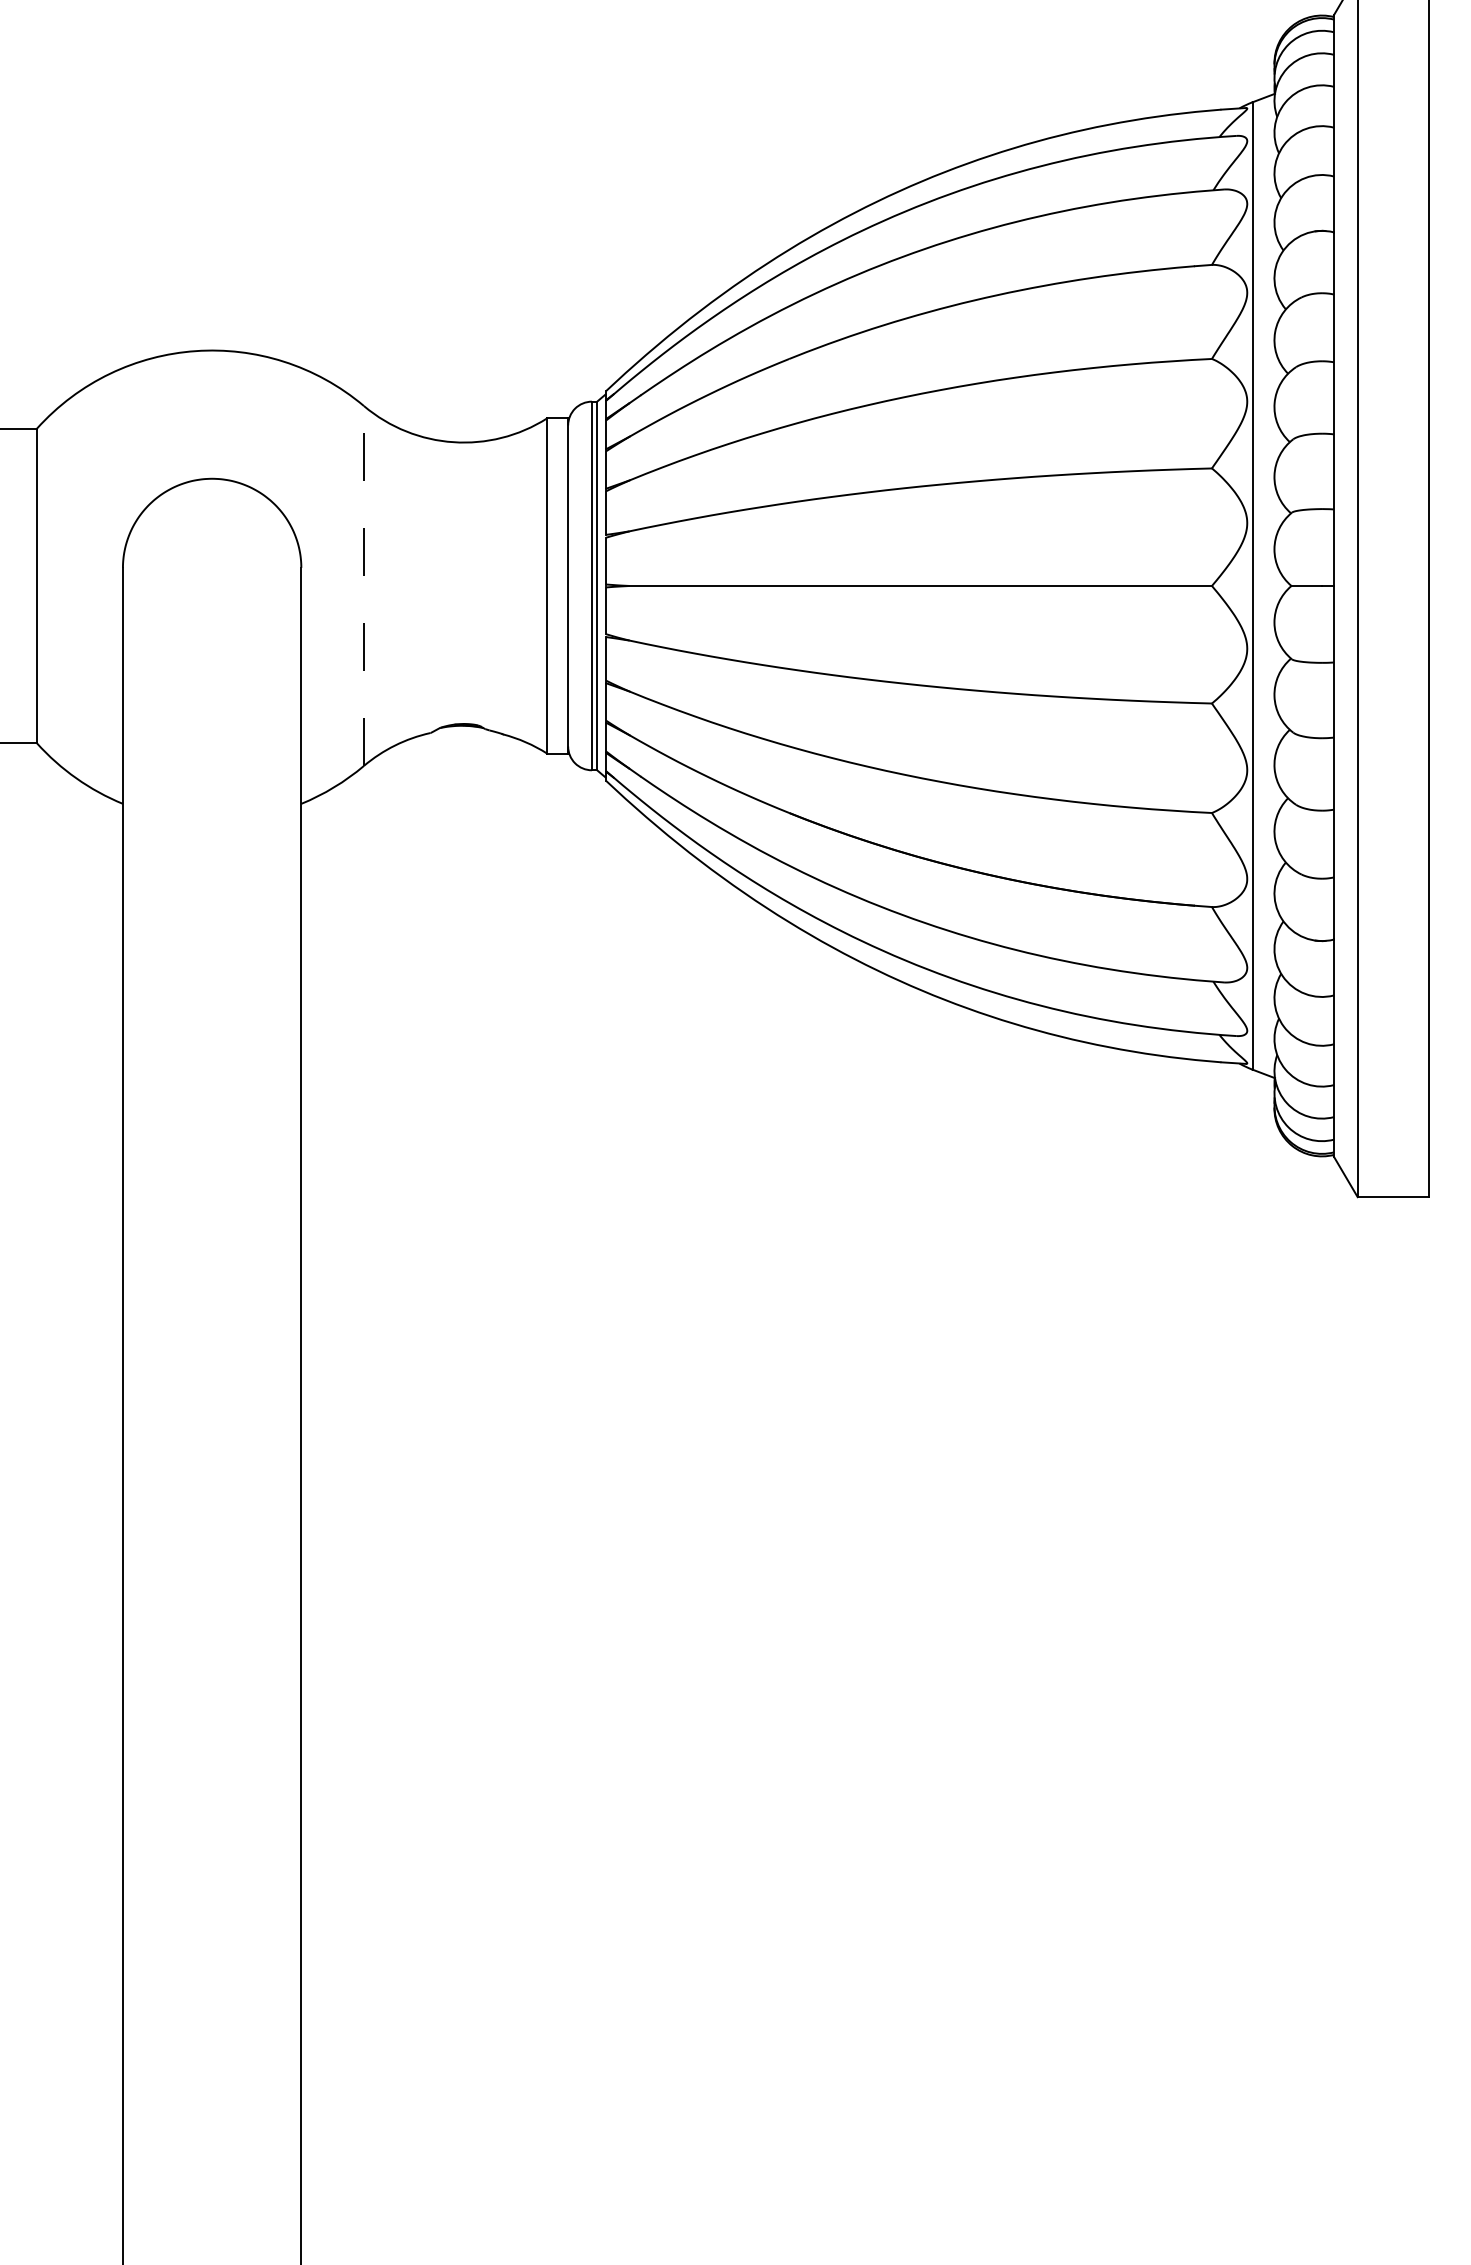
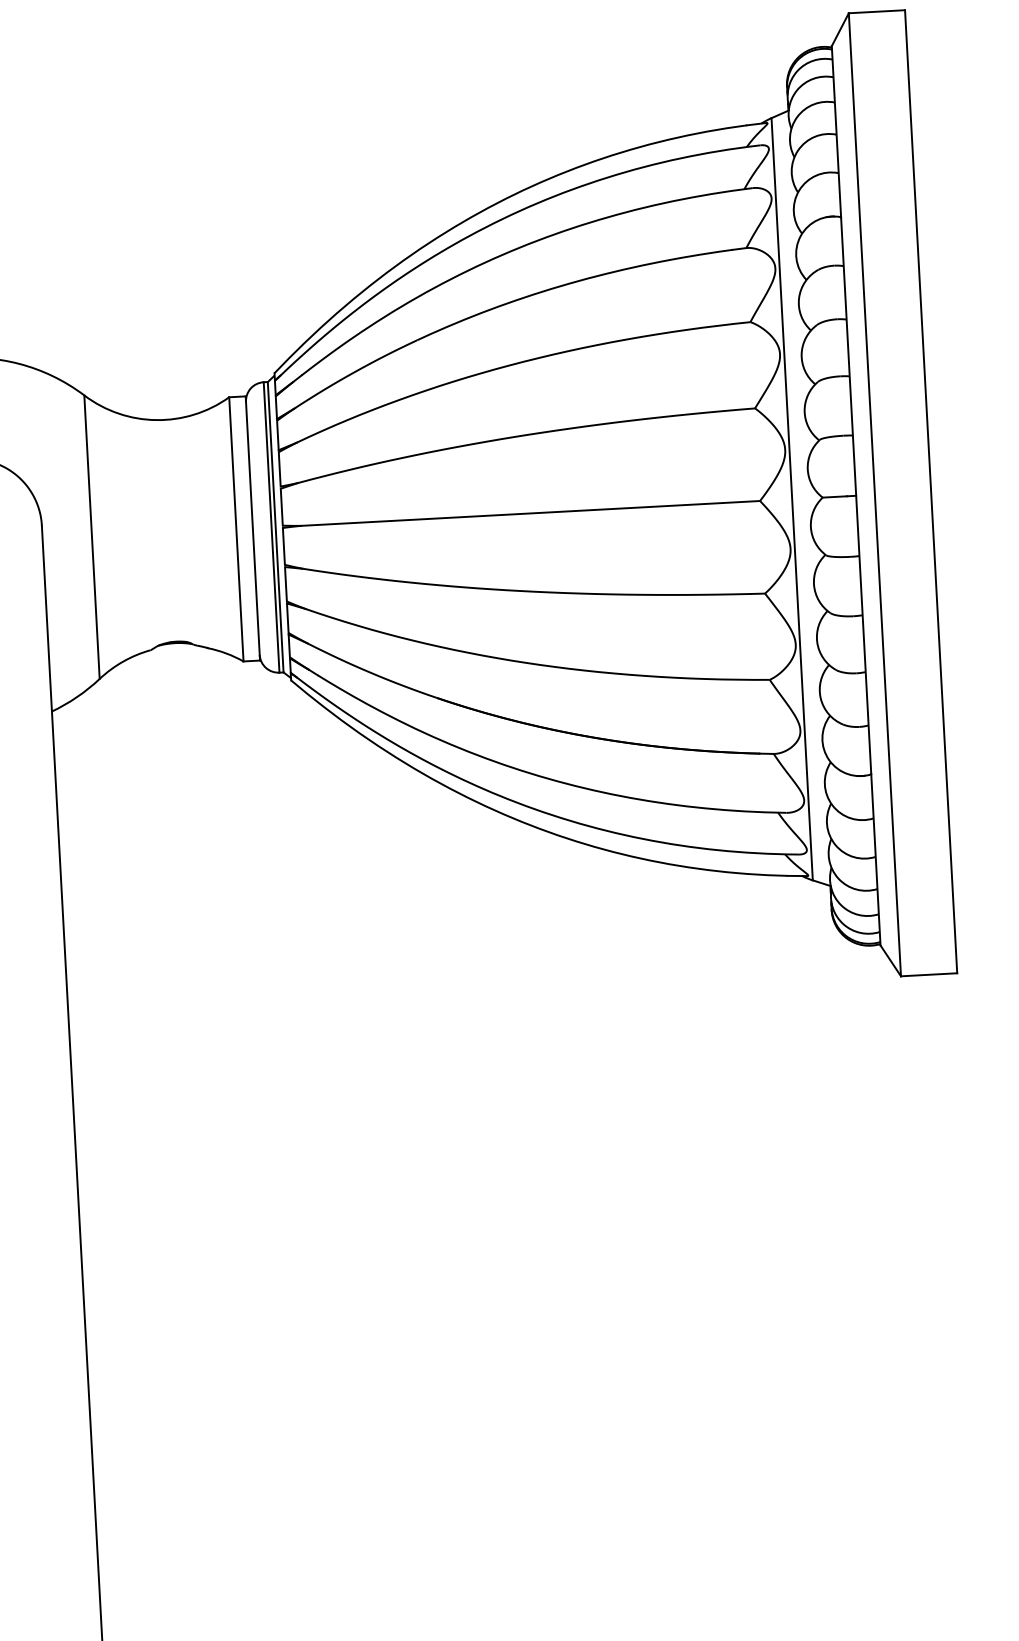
line: (363, 585) -> (91, 536), dashed -> solid

